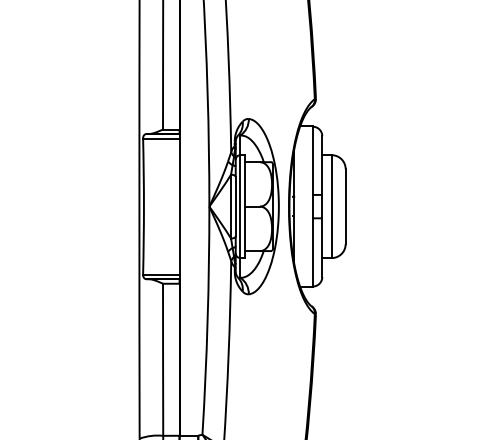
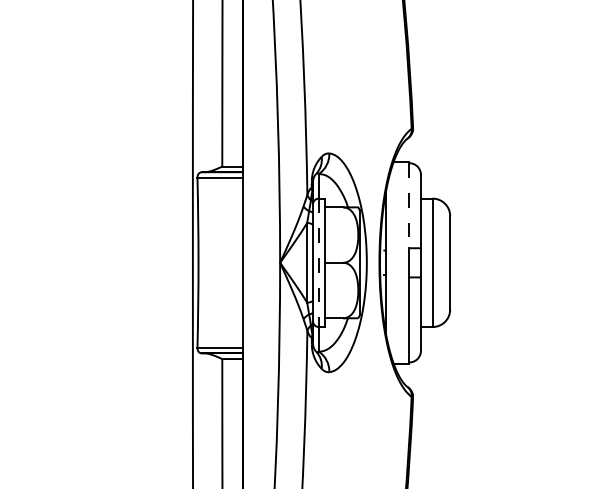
line: (312, 161) -> (408, 206), solid -> dashed
line: (240, 207) -> (318, 263), solid -> dashed

